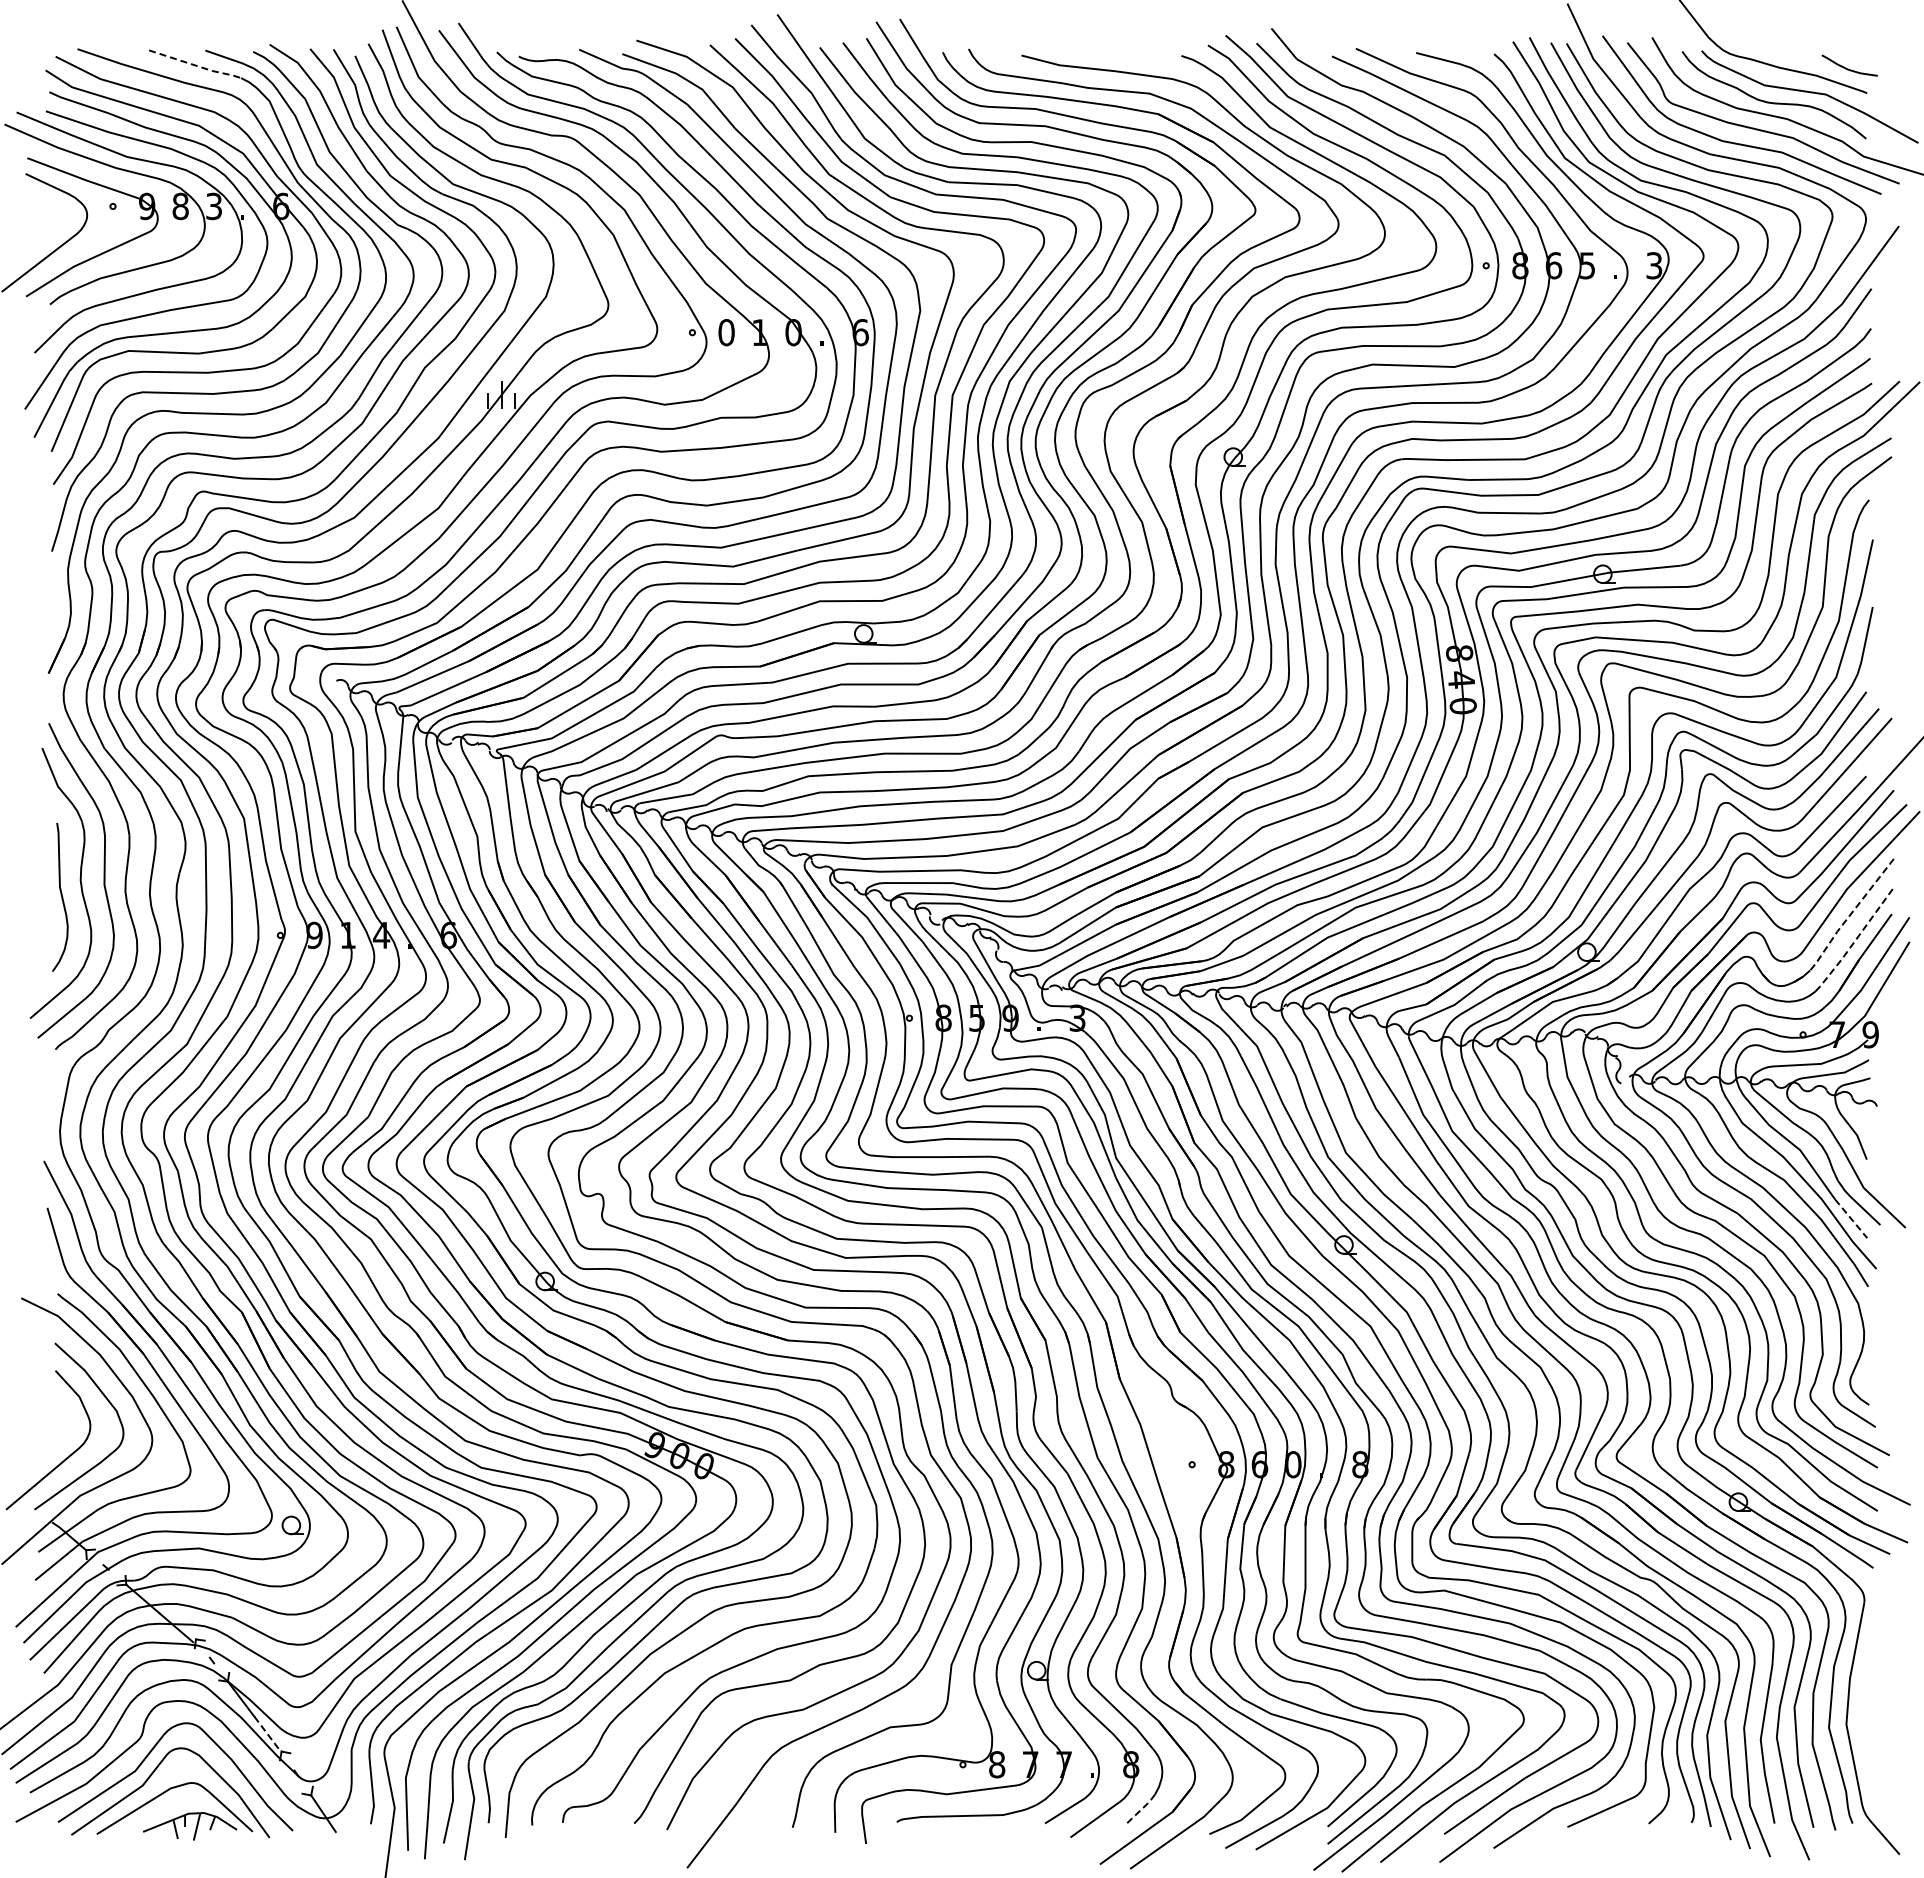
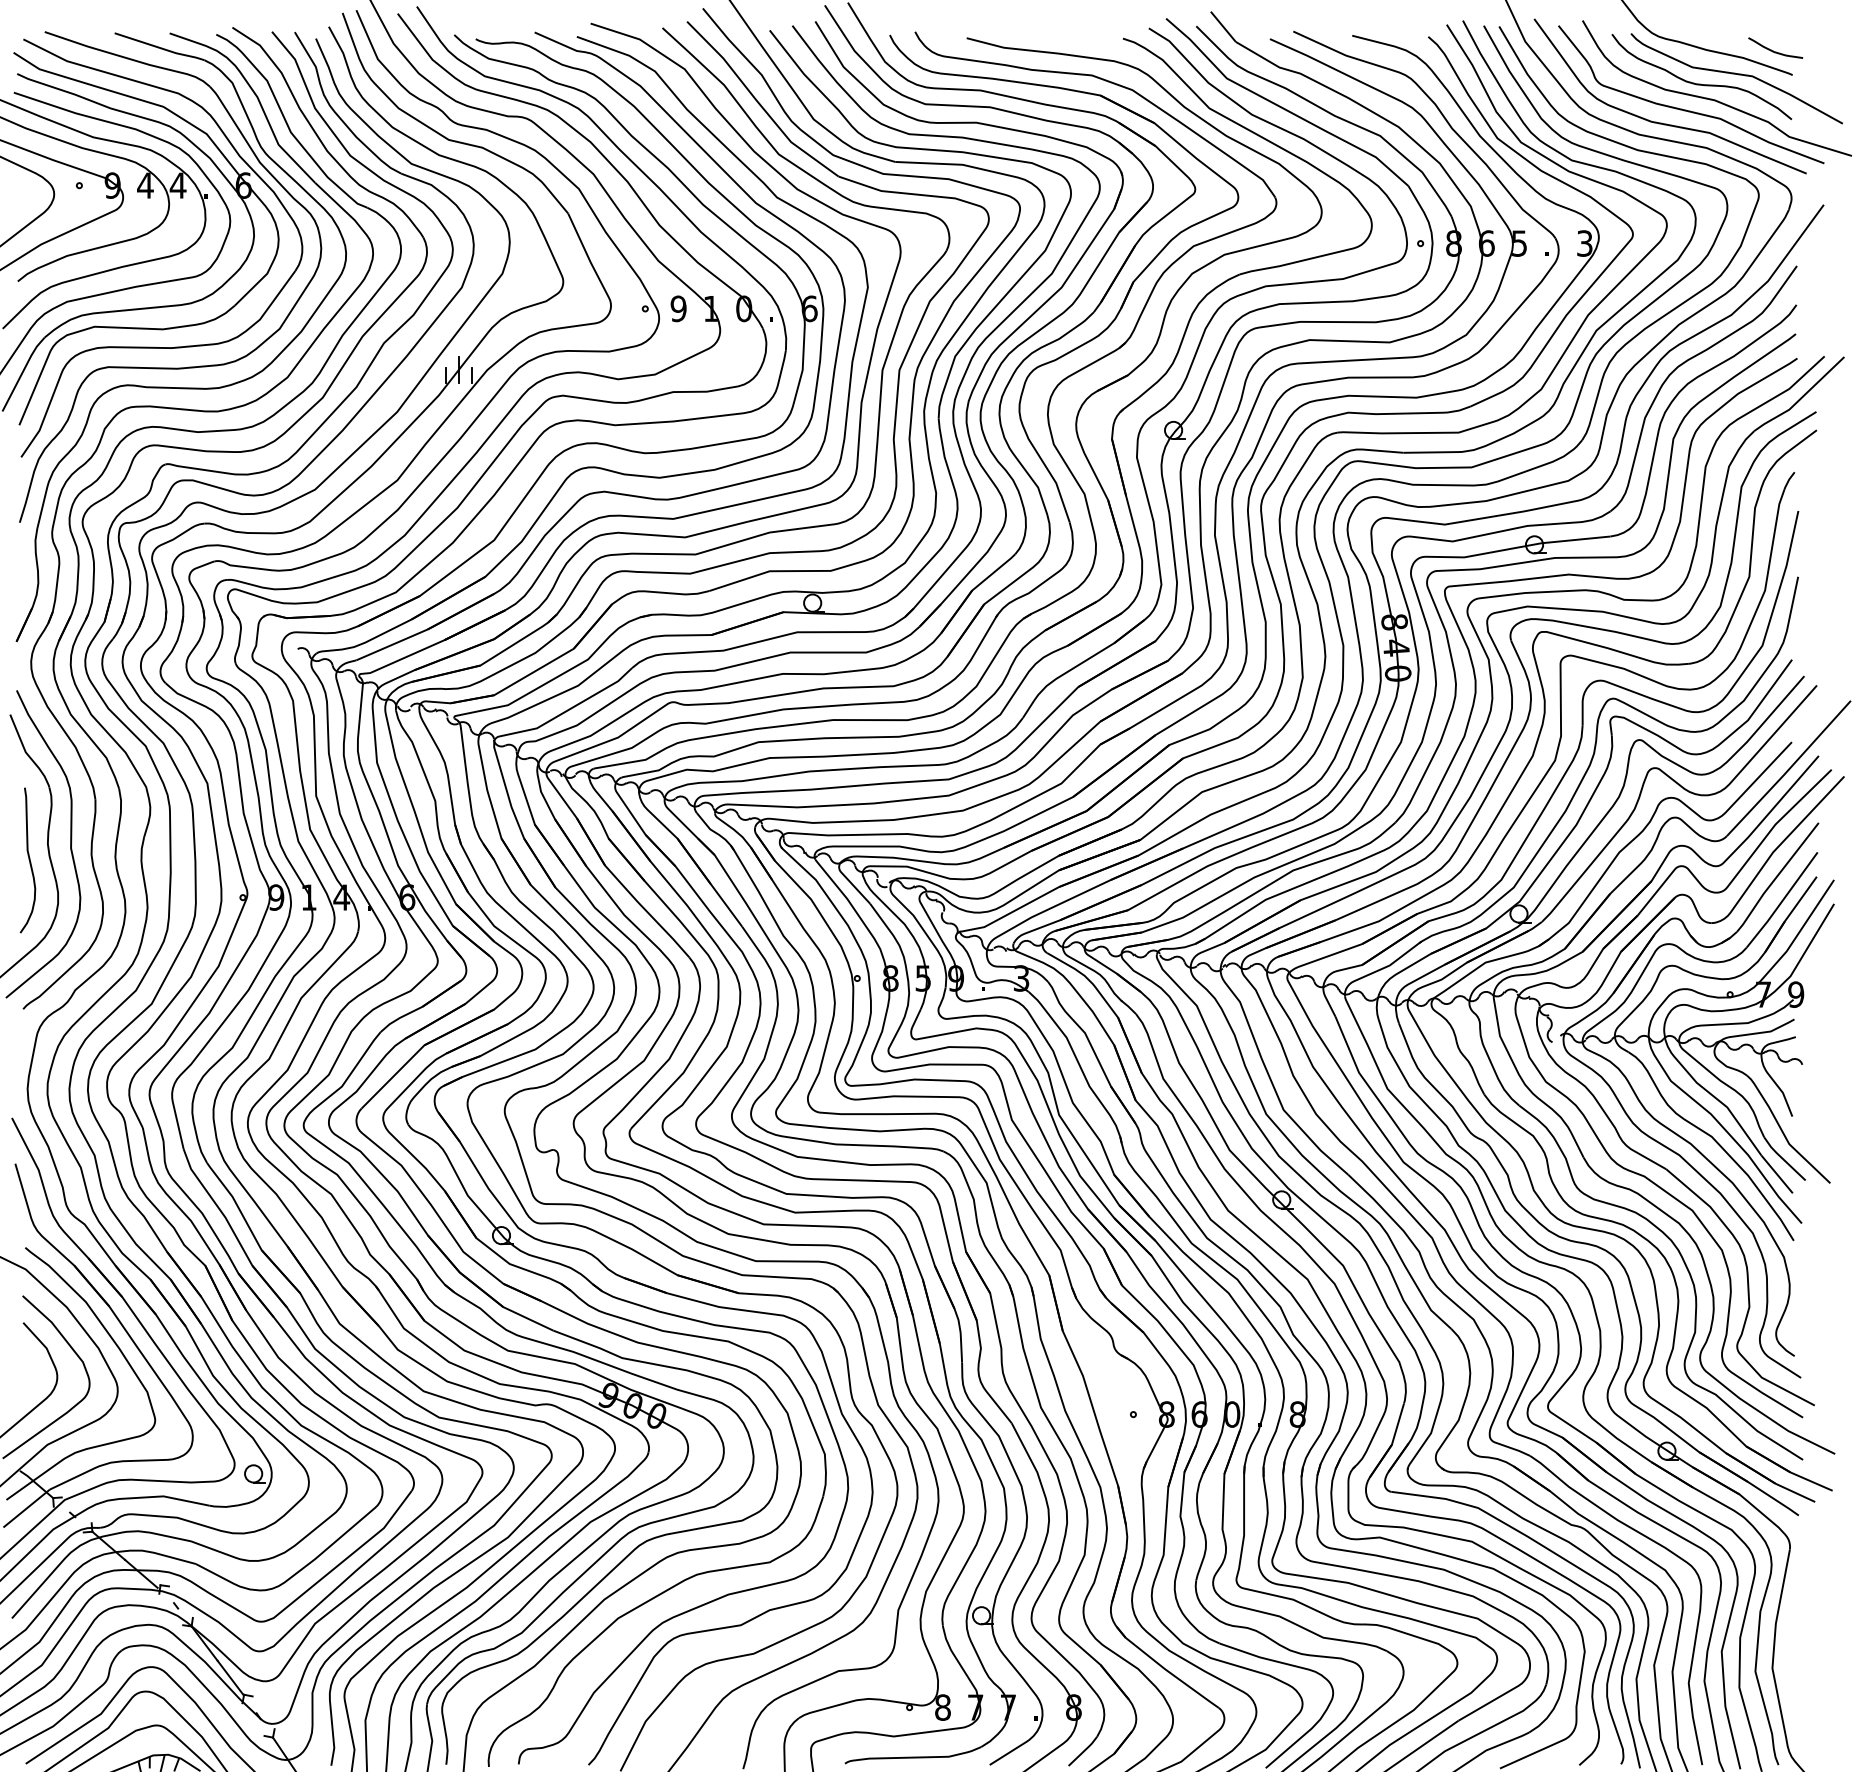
line: (196, 65) -> (160, 47), dashed -> solid
text: (180, 206) -> (145, 185), 8 -> 4
text: (213, 206) -> (177, 185), 3 -> 4
text: (726, 332) -> (678, 308), 0 -> 9
line: (1849, 915) -> (1775, 878), dashed -> solid
line: (1856, 938) -> (1782, 900), dashed -> solid
line: (1851, 1219) -> (1777, 1175), dashed -> solid
line: (268, 1734) -> (231, 1678), dashed -> solid
line: (1141, 1809) -> (1083, 1751), dashed -> solid

